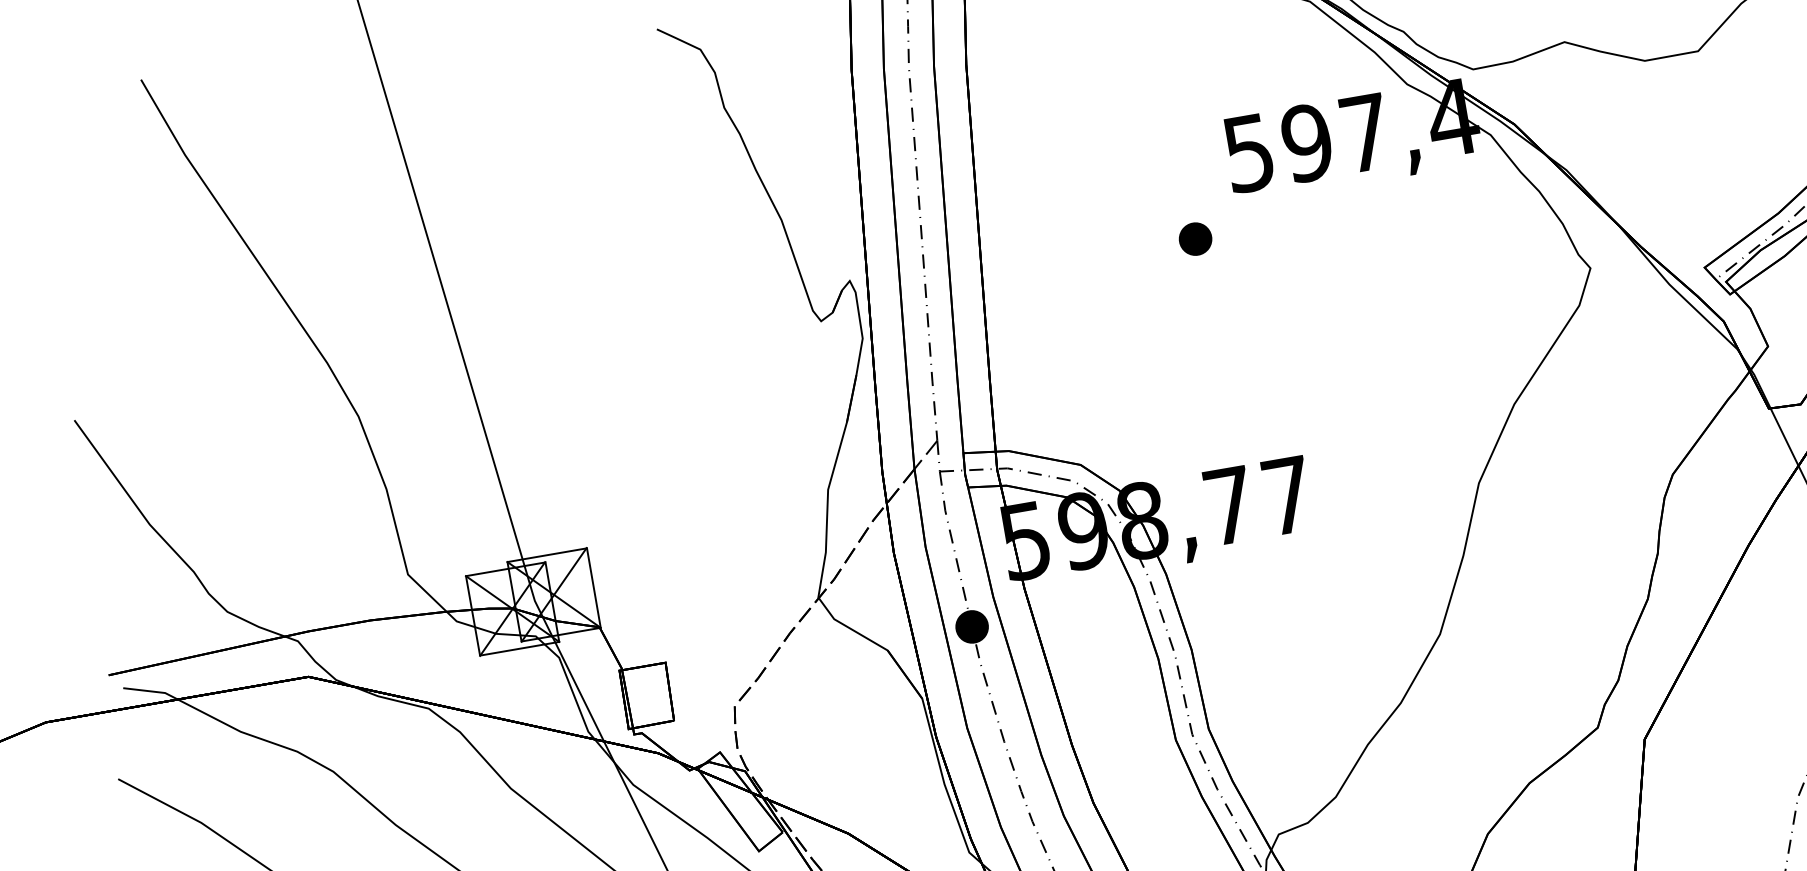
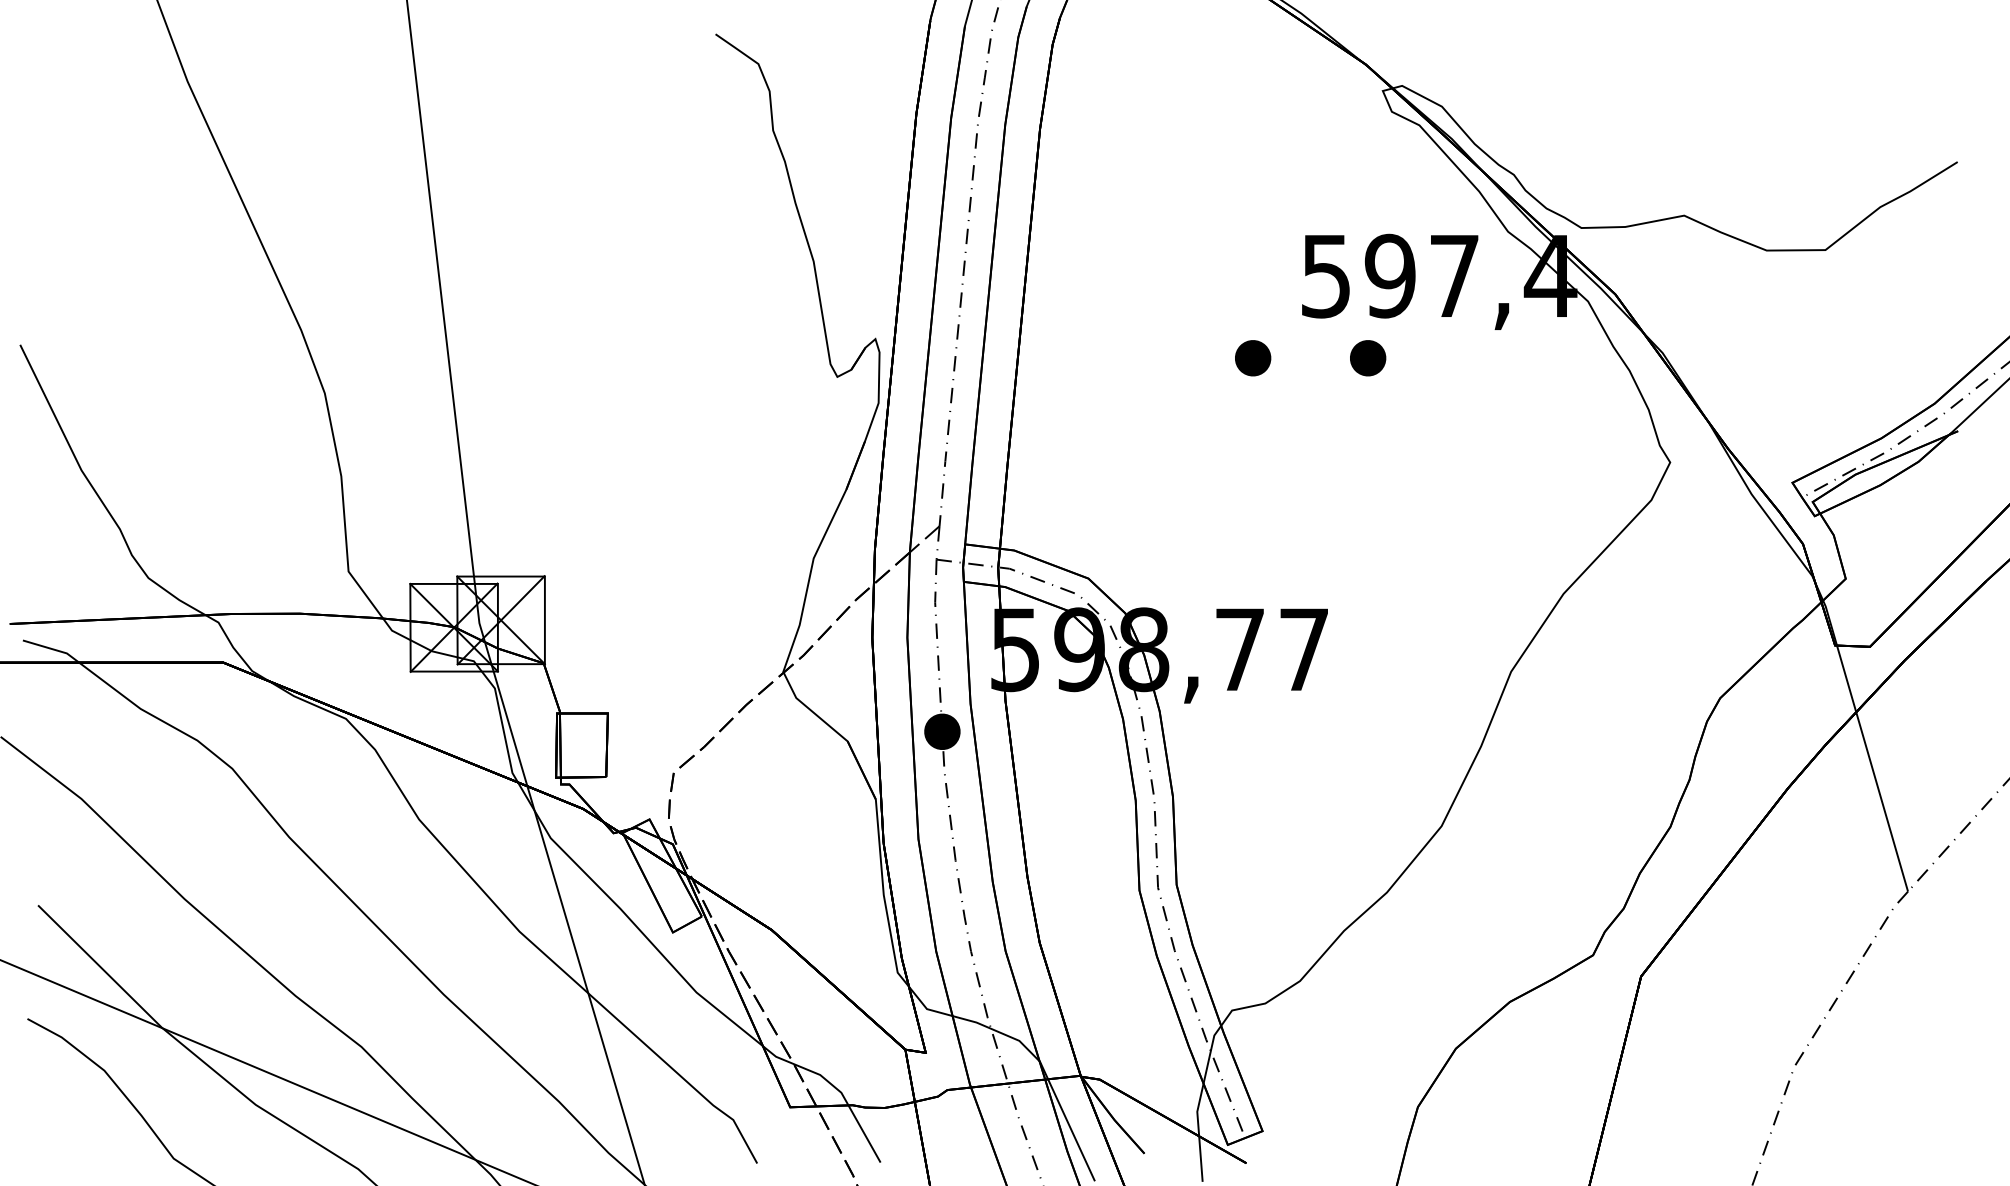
part: (1300, 221) -> (1368, 358), added

